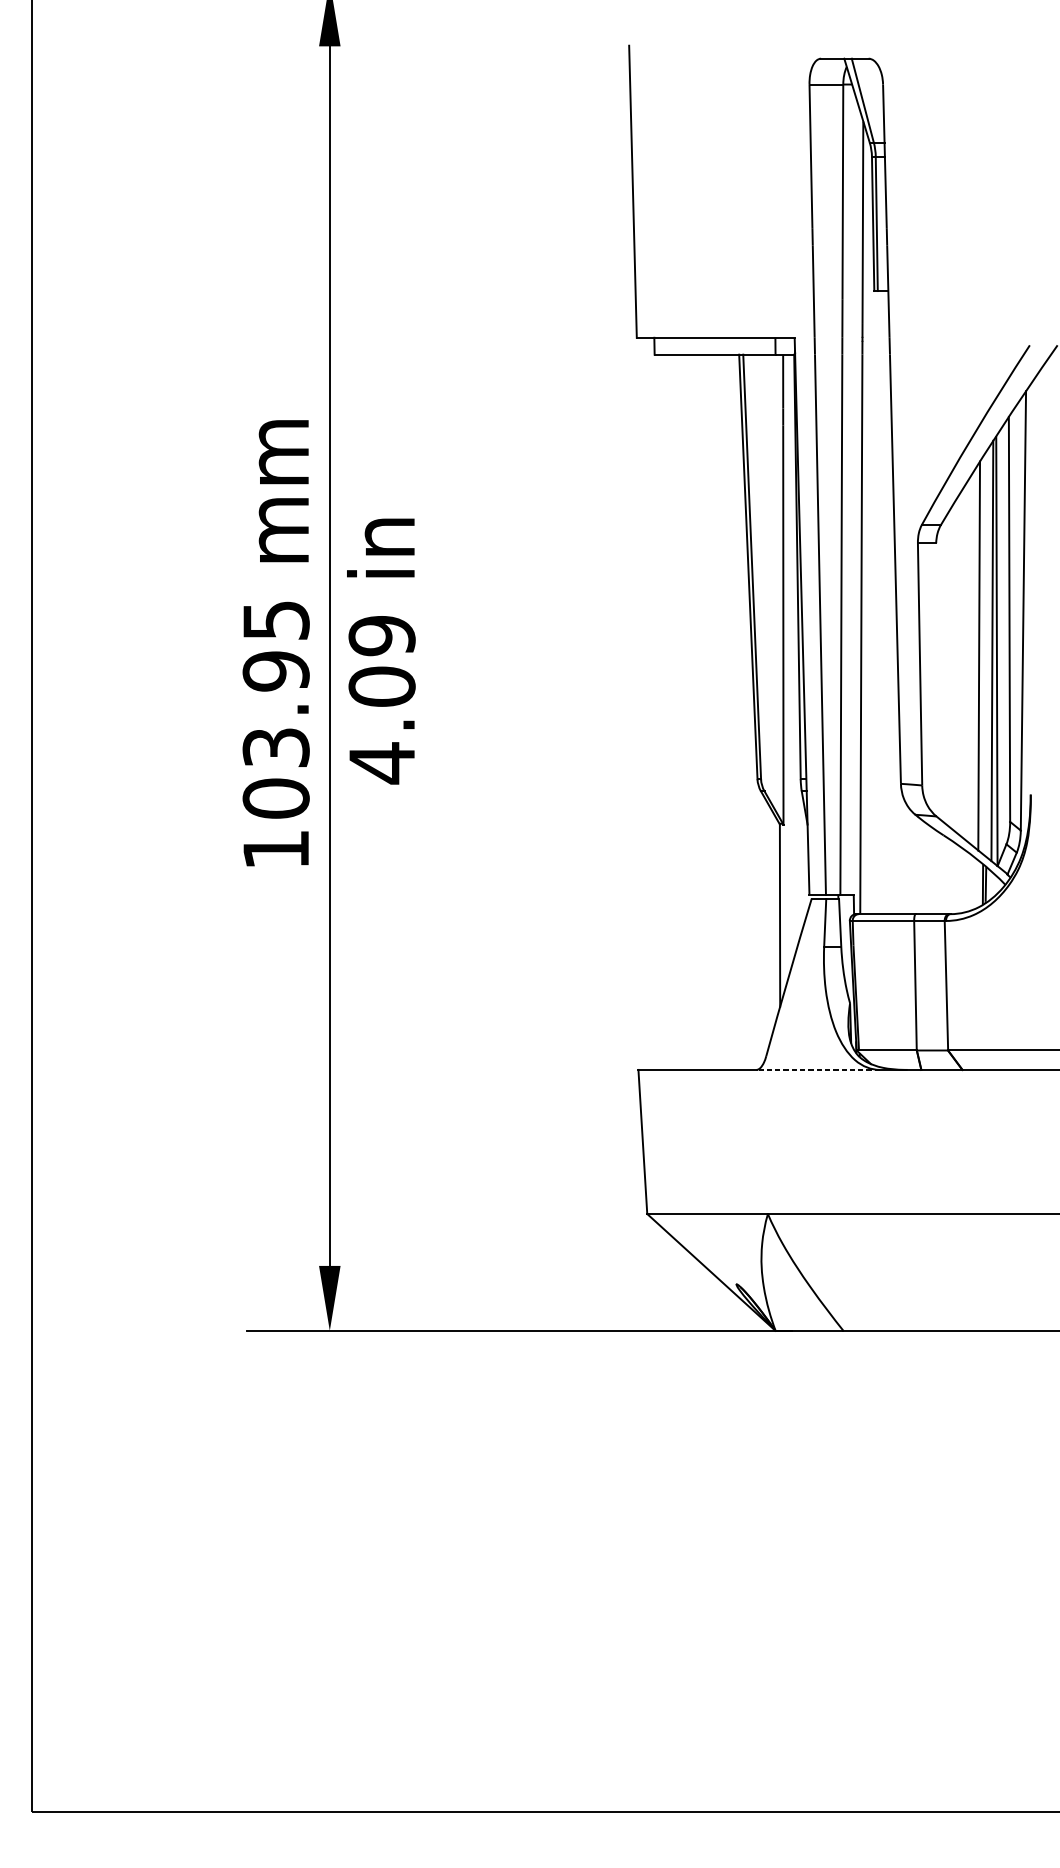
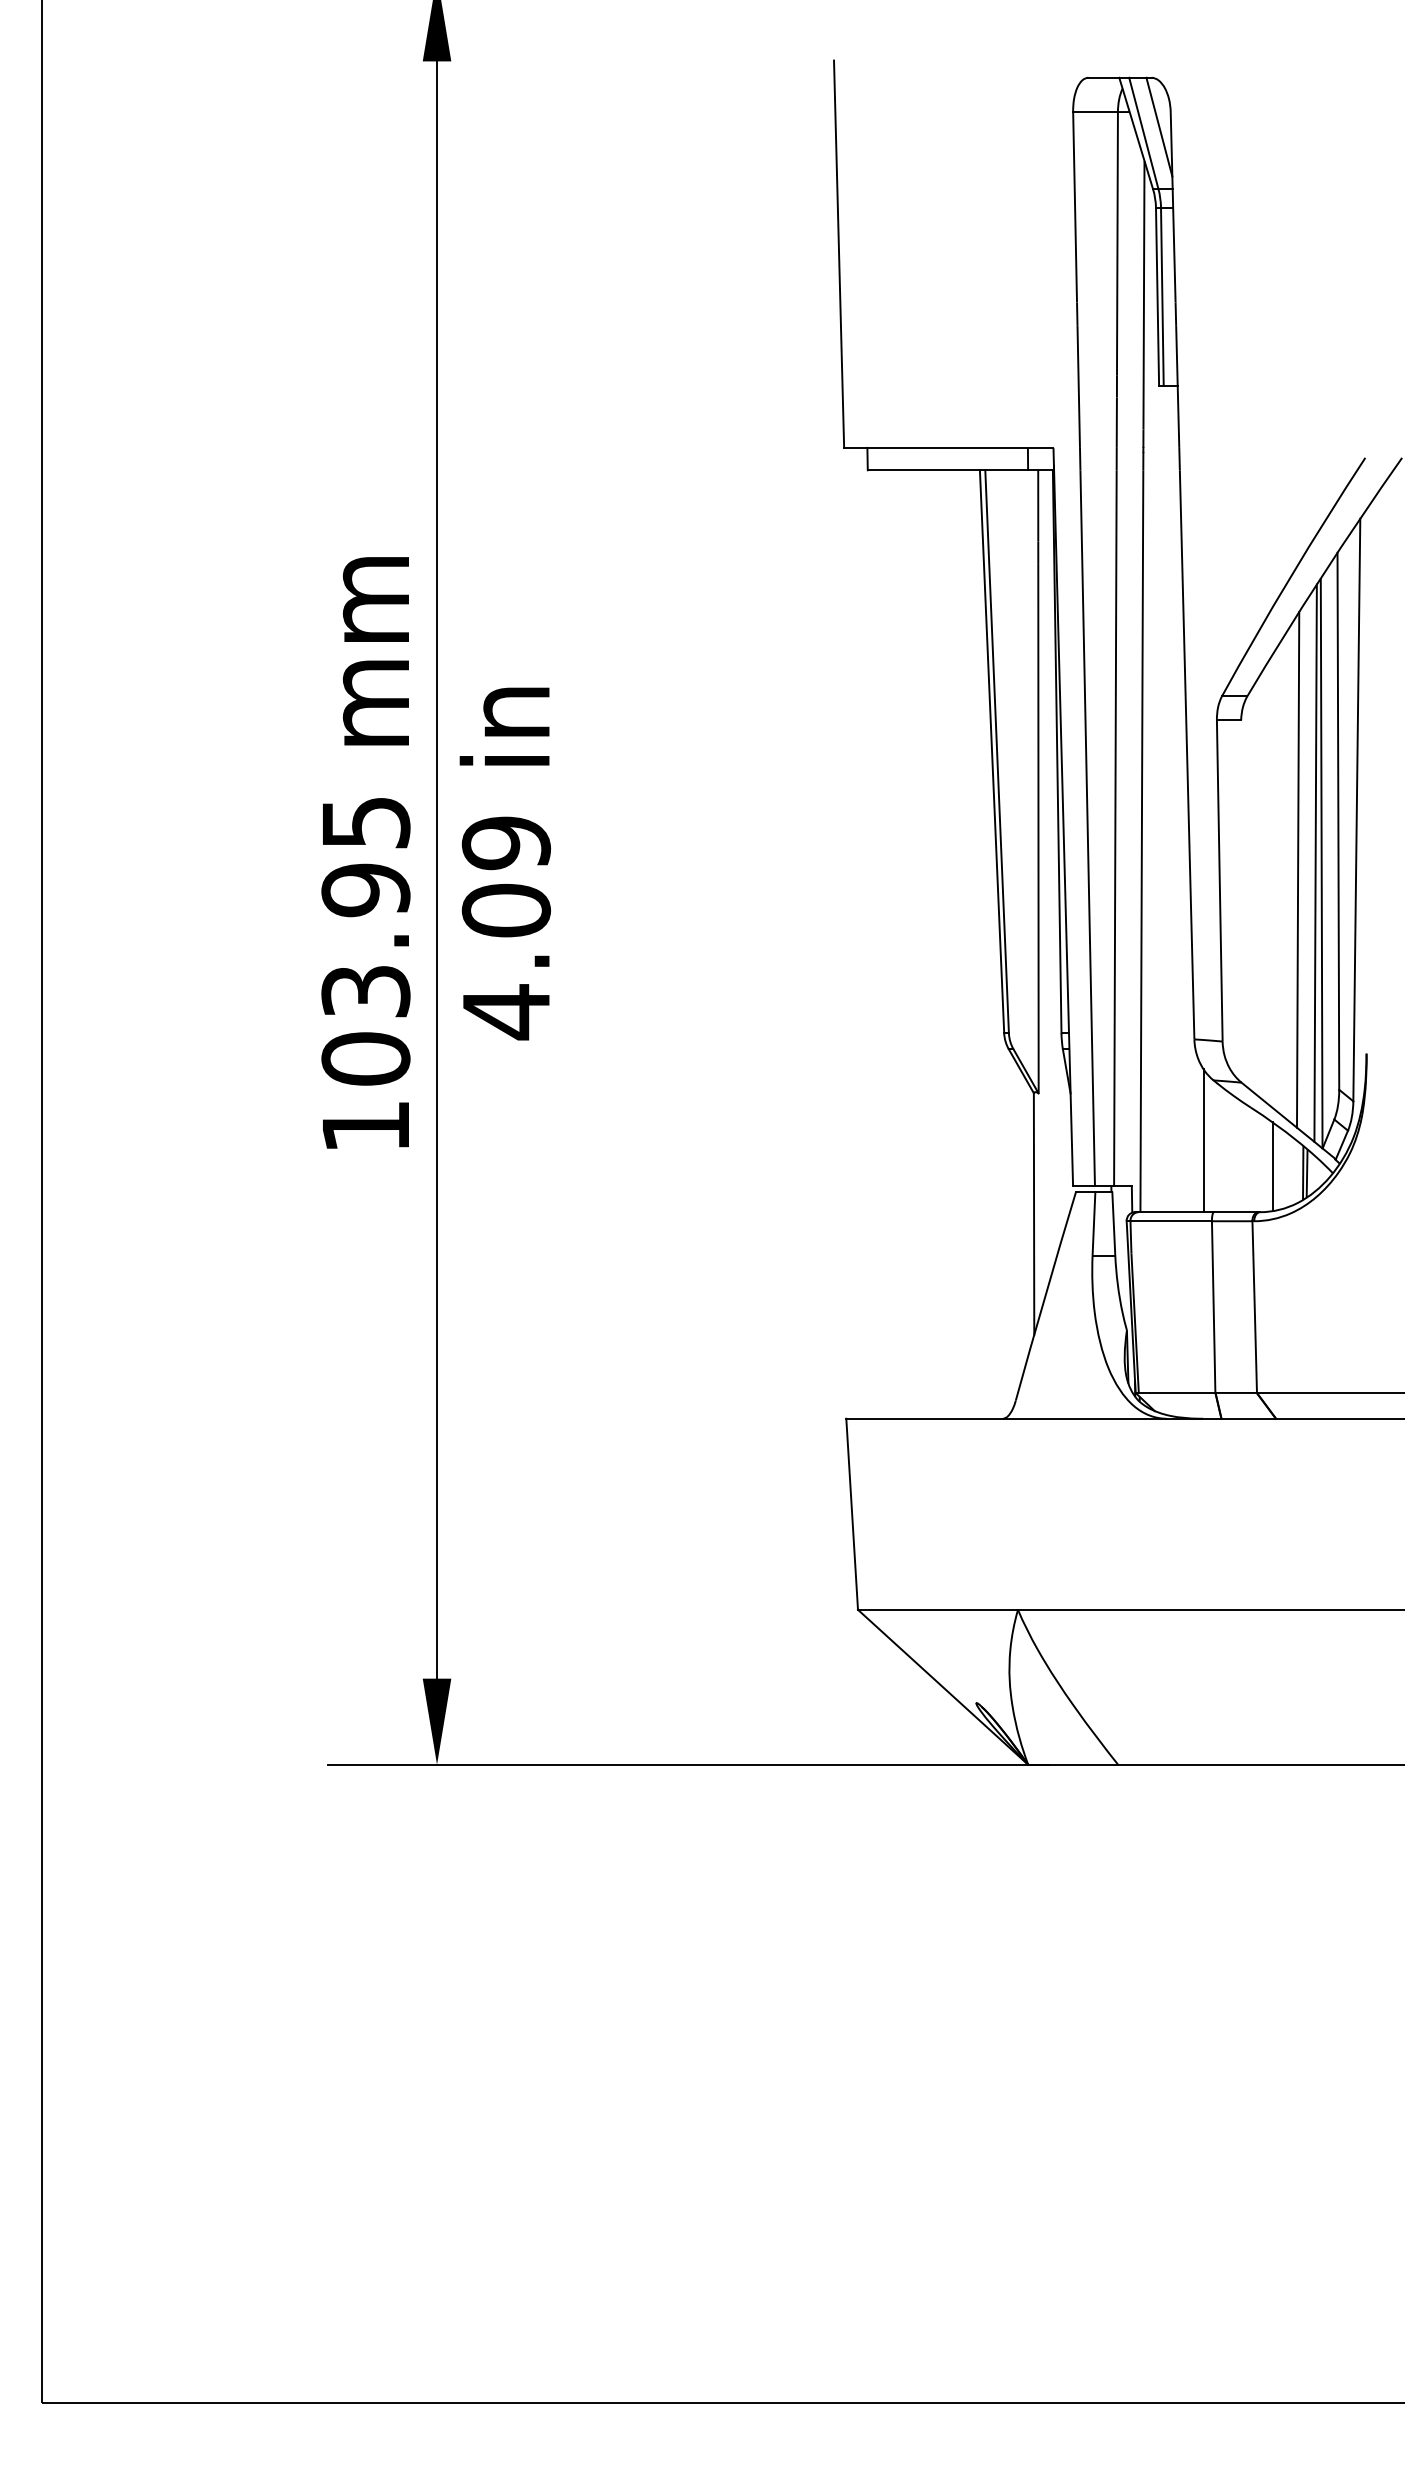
line: (874, 95) -> (1159, 126), added
line: (907, 860) -> (1203, 1140), added
line: (959, 879) -> (1272, 1166), added
line: (818, 1069) -> (1084, 1418), dashed -> solid

